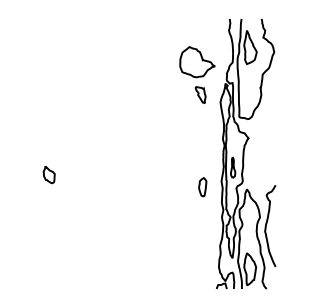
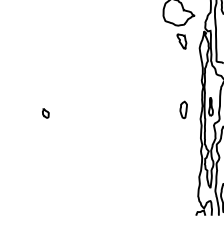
part: (48, 175) -> (45, 113), size x0.6
part: (202, 187) -> (183, 110), moved

